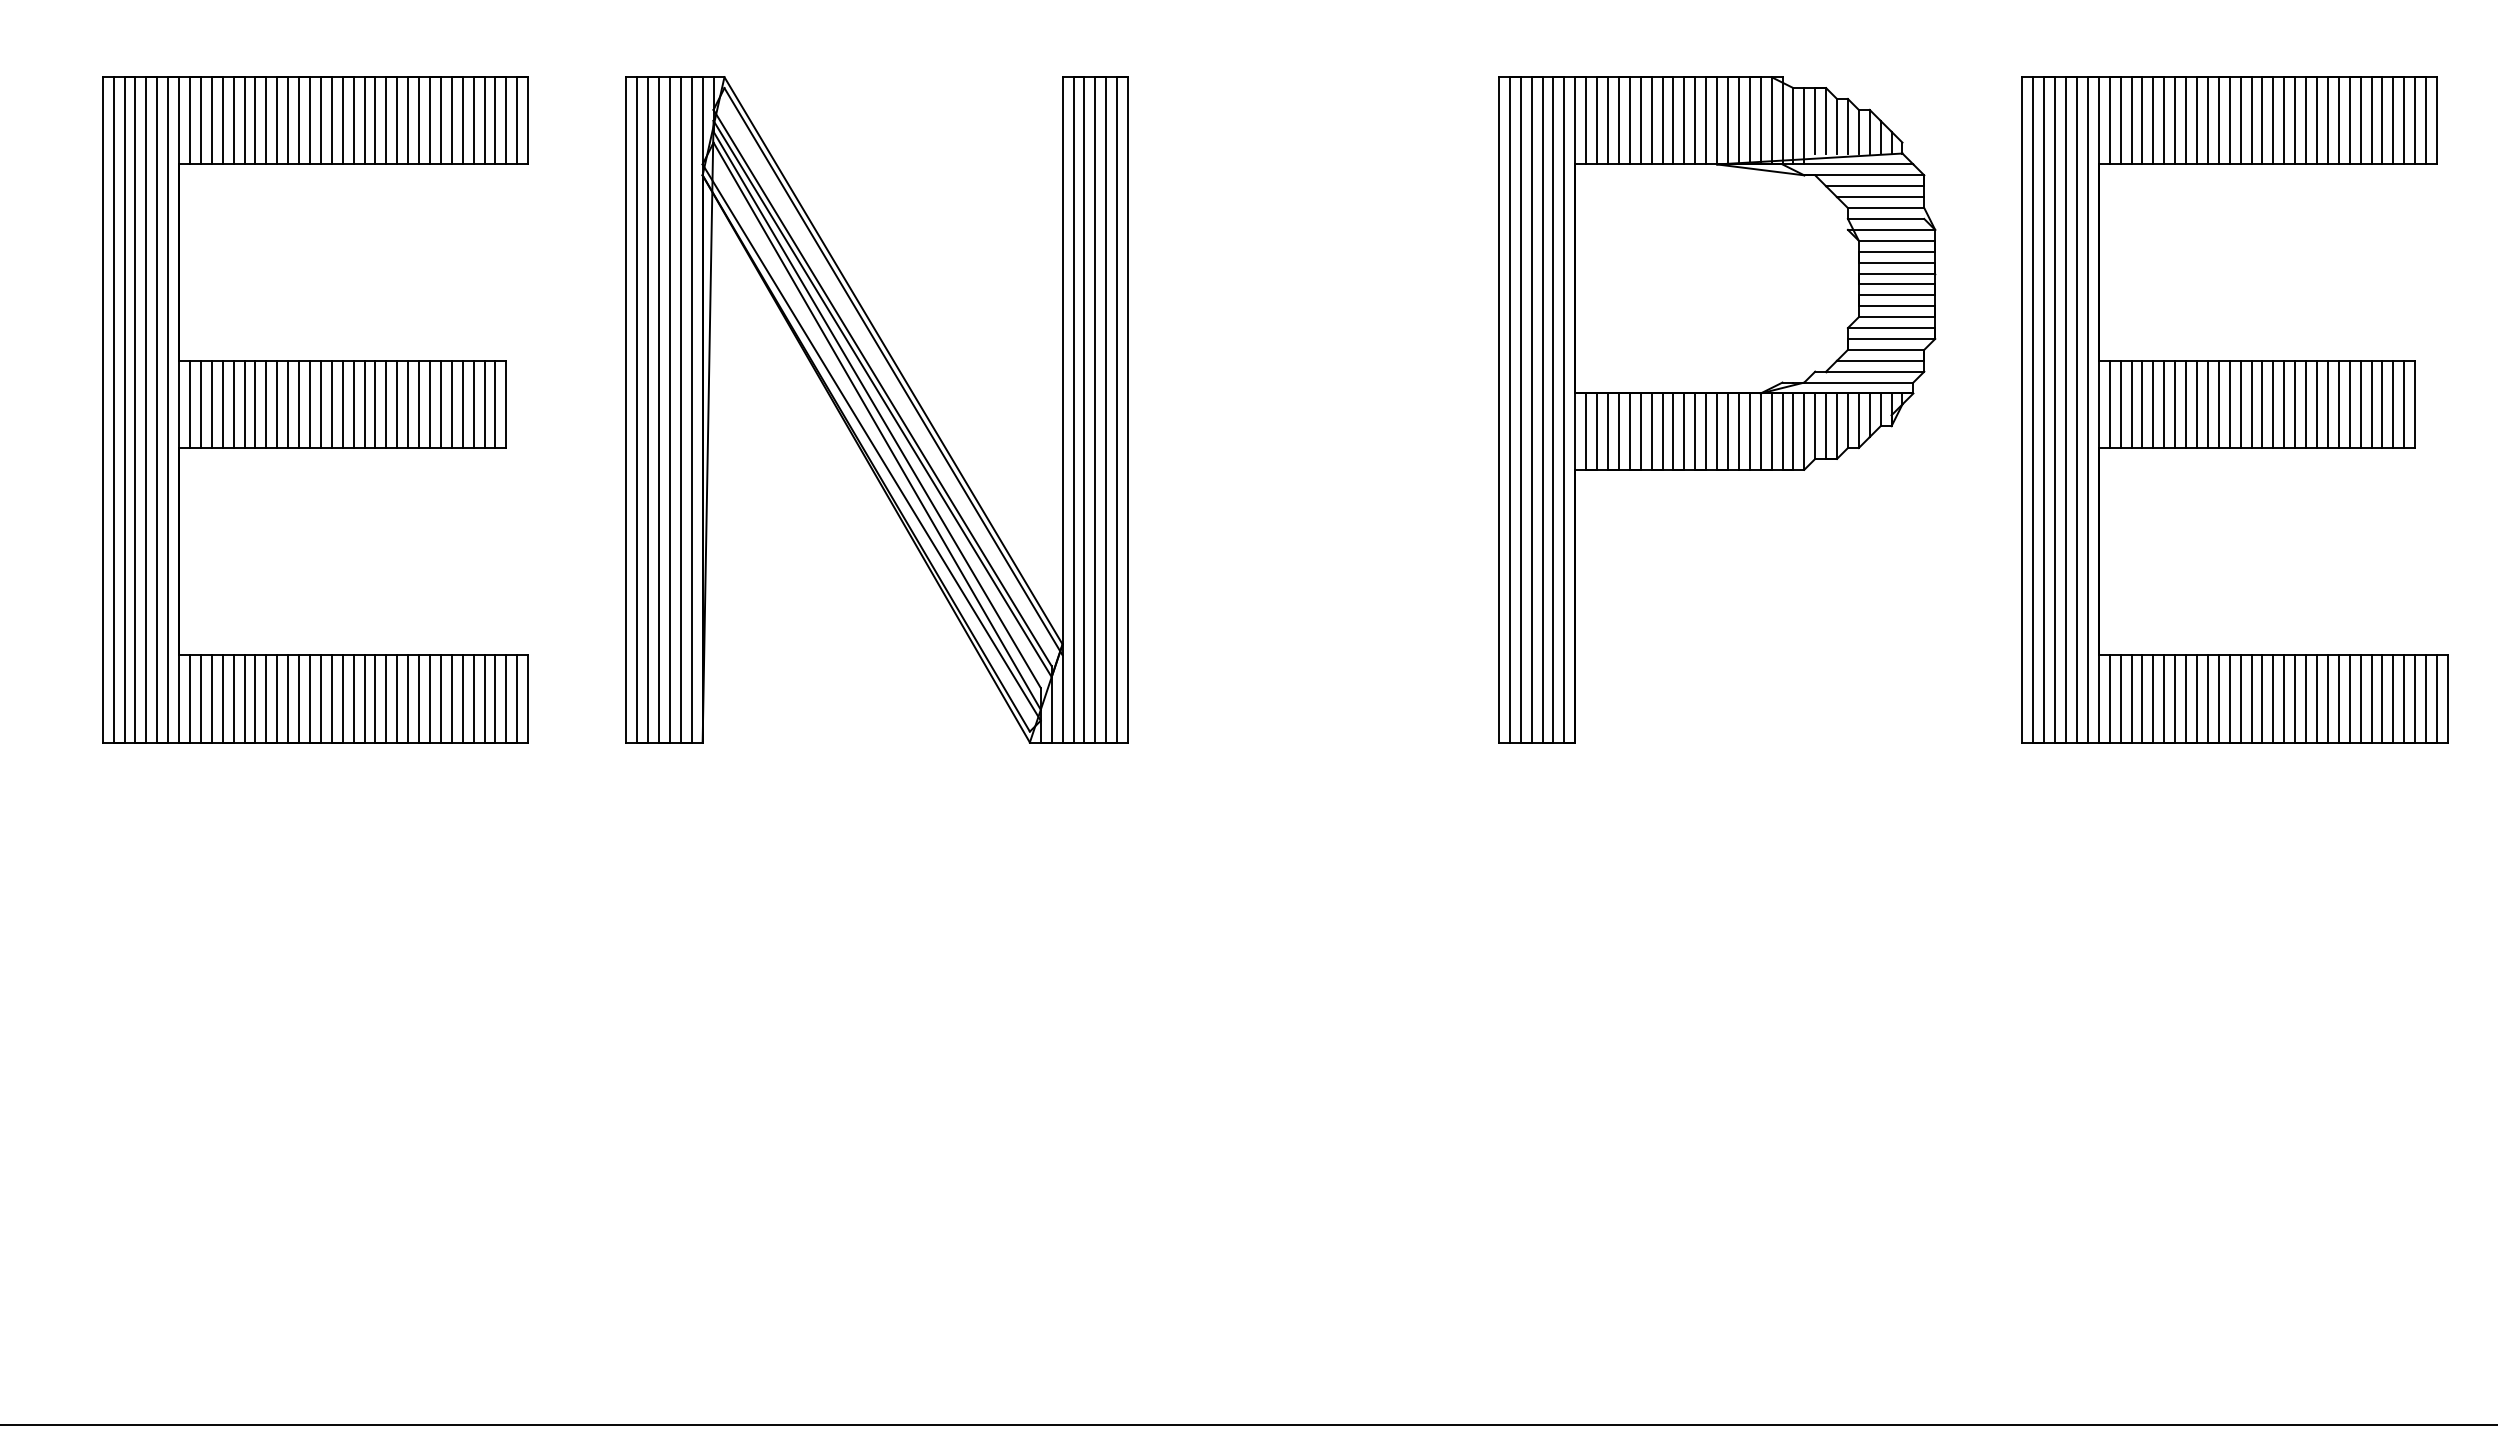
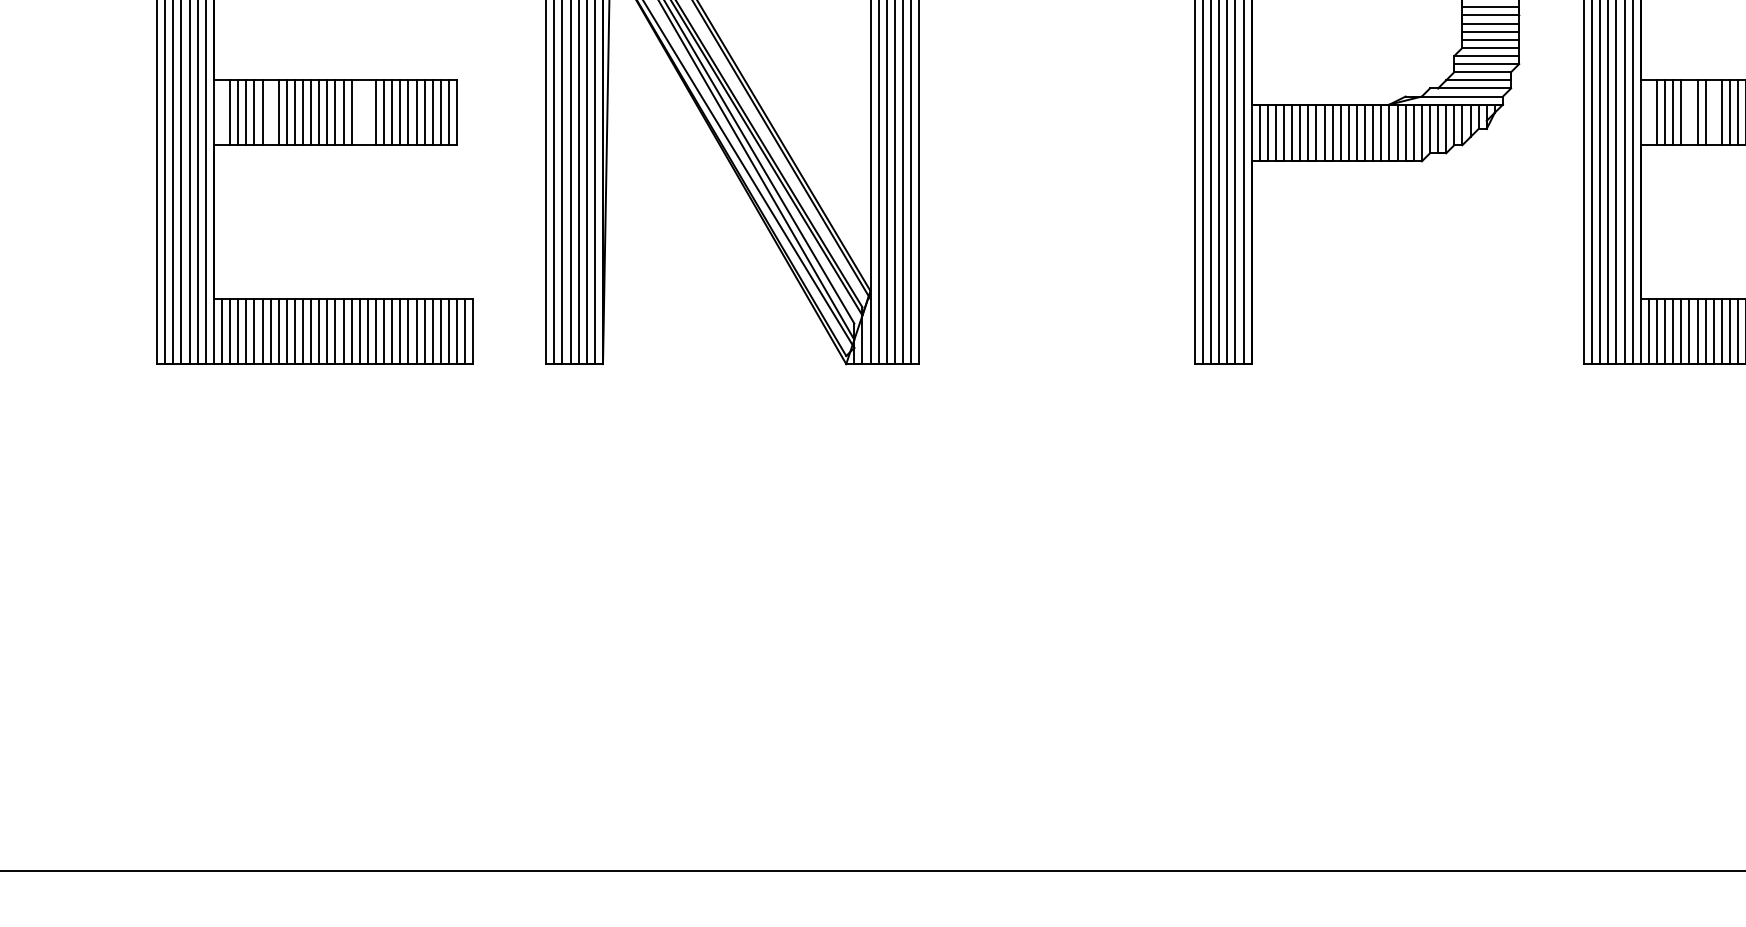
line: (190, 404) -> (222, 112), removed
line: (255, 404) -> (270, 112), removed
line: (375, 404) -> (359, 112), removed
line: (386, 404) -> (368, 112), removed
line: (2109, 404) -> (1648, 112), removed
line: (2164, 404) -> (1689, 112), removed
line: (2196, 404) -> (1713, 112), removed

